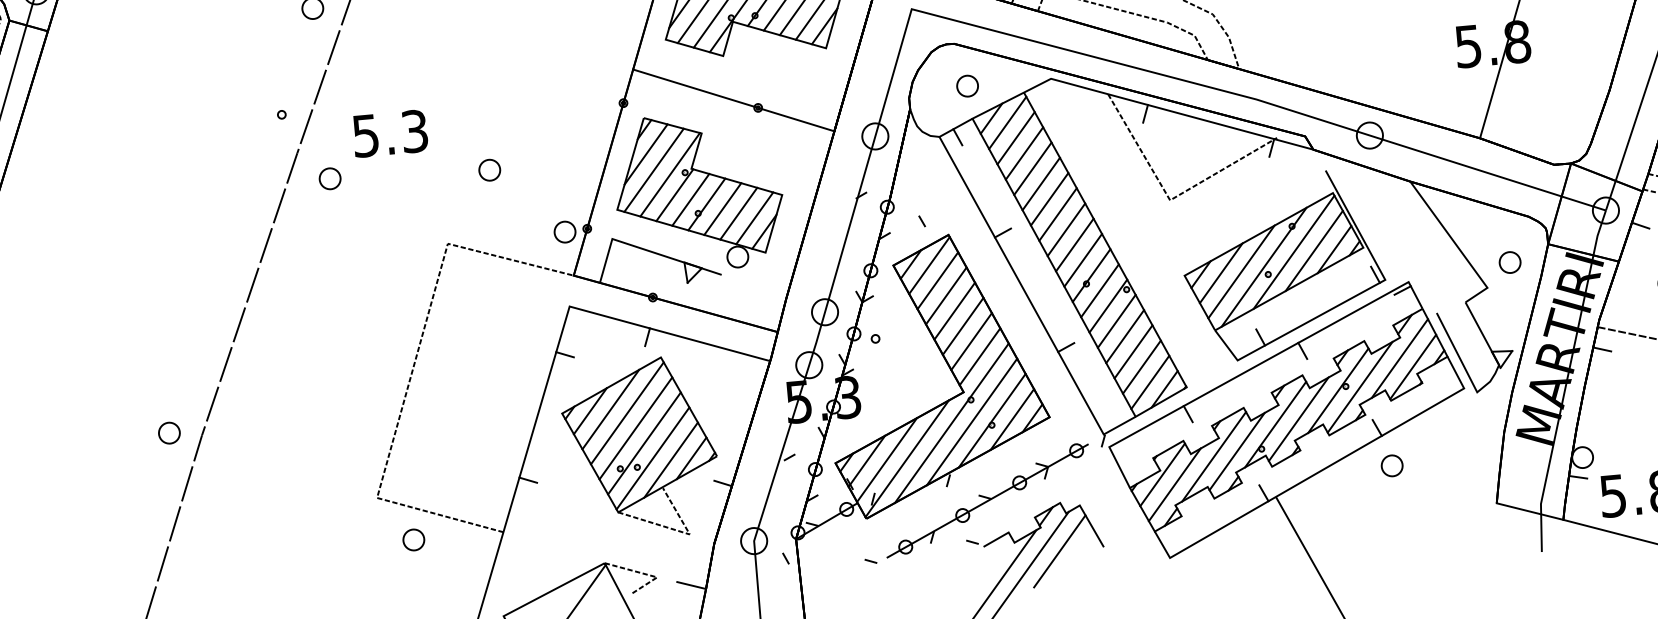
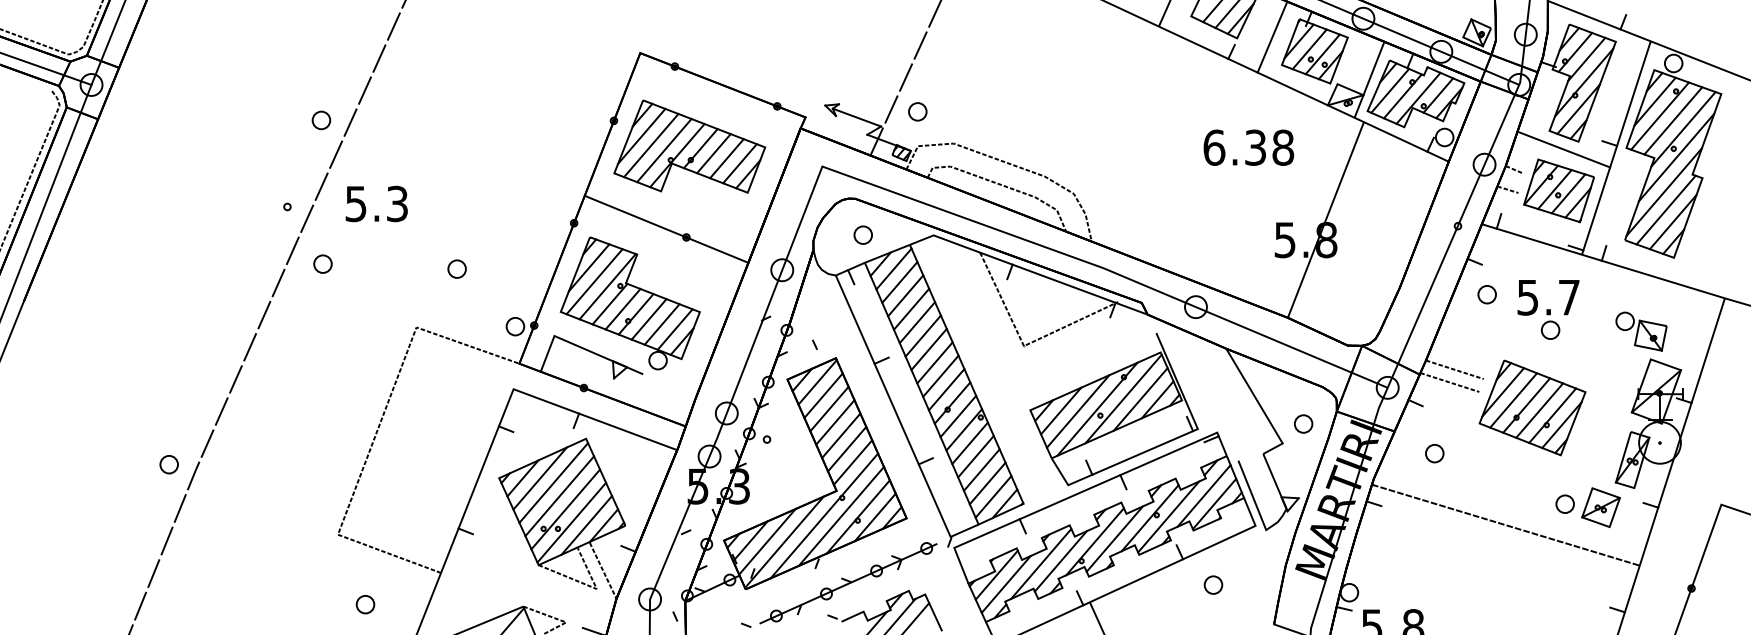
text: (389, 133) -> (376, 203), moved
part: (1392, 465) -> (1213, 584), moved
line: (694, 511) -> (602, 570), added
part: (413, 539) -> (365, 604), moved

